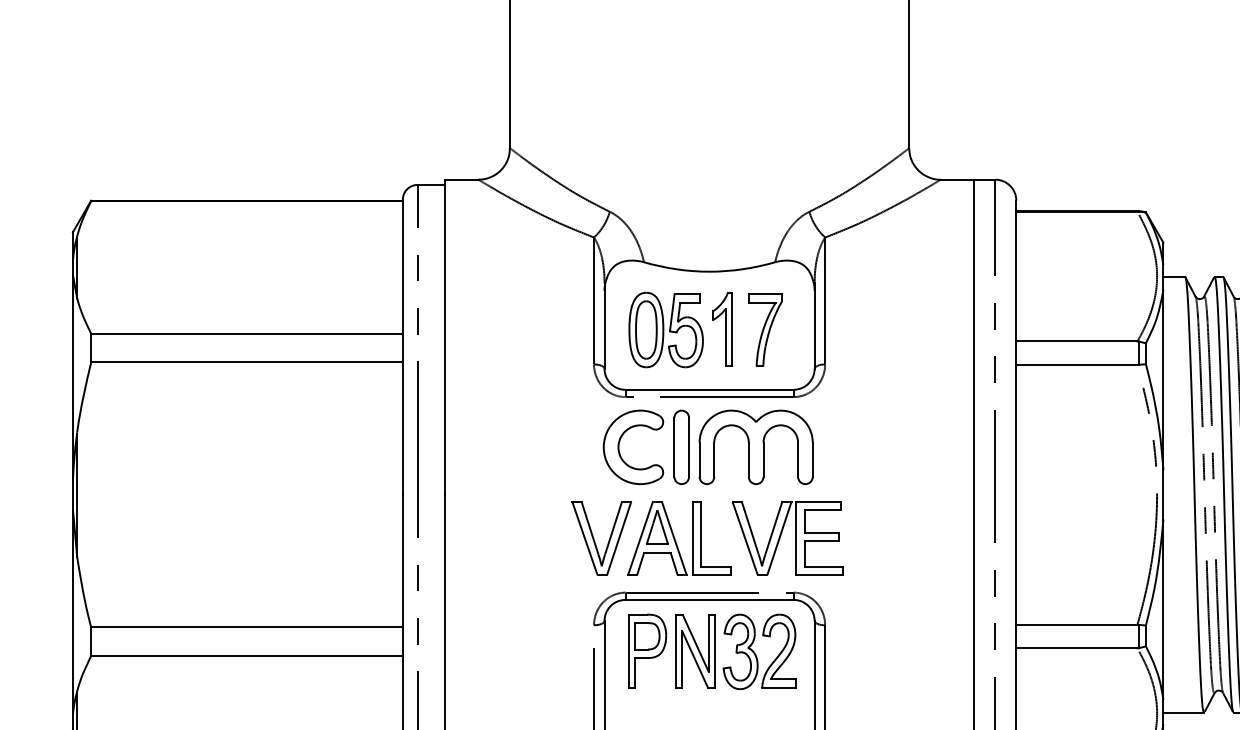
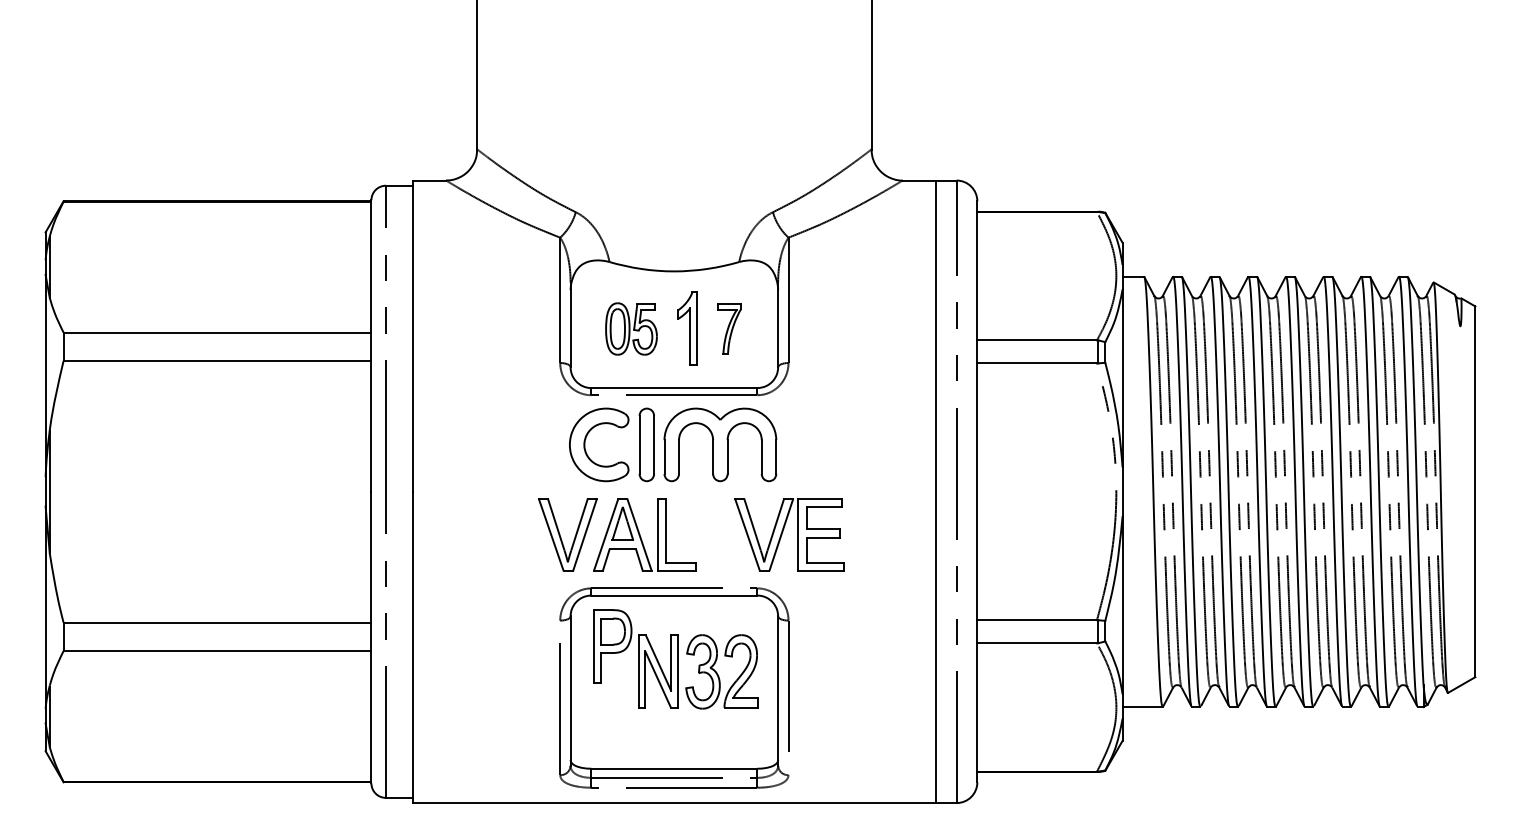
part: (666, 329) -> (631, 328), size x0.7
part: (765, 329) -> (729, 328), size x0.7
part: (781, 536) -> (783, 532), moved
part: (736, 651) -> (698, 671), moved

